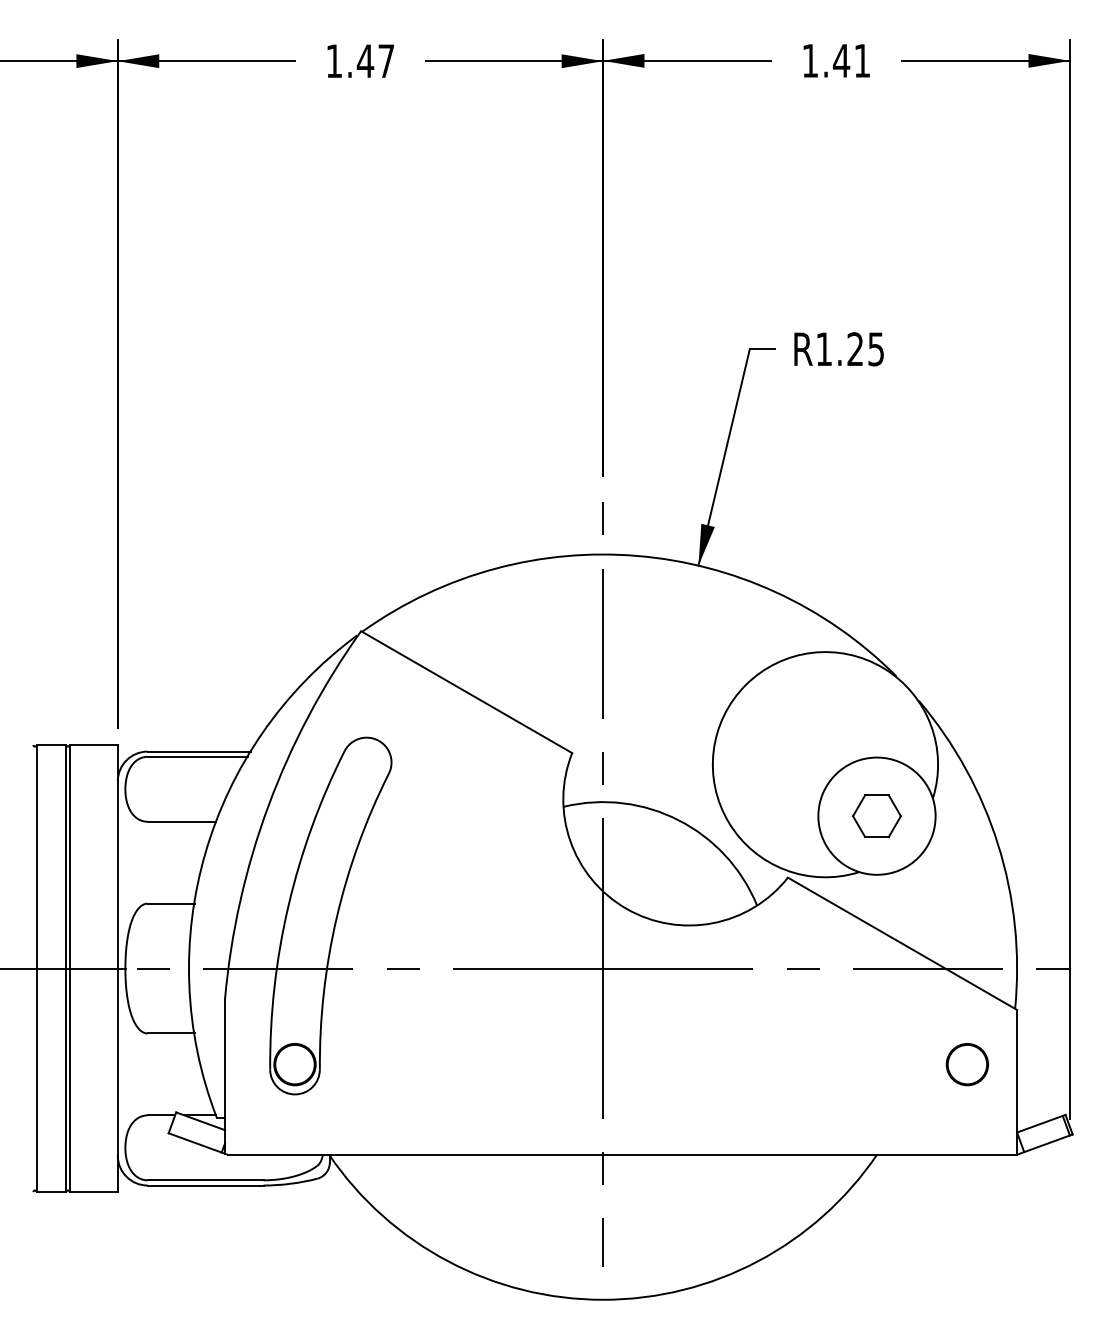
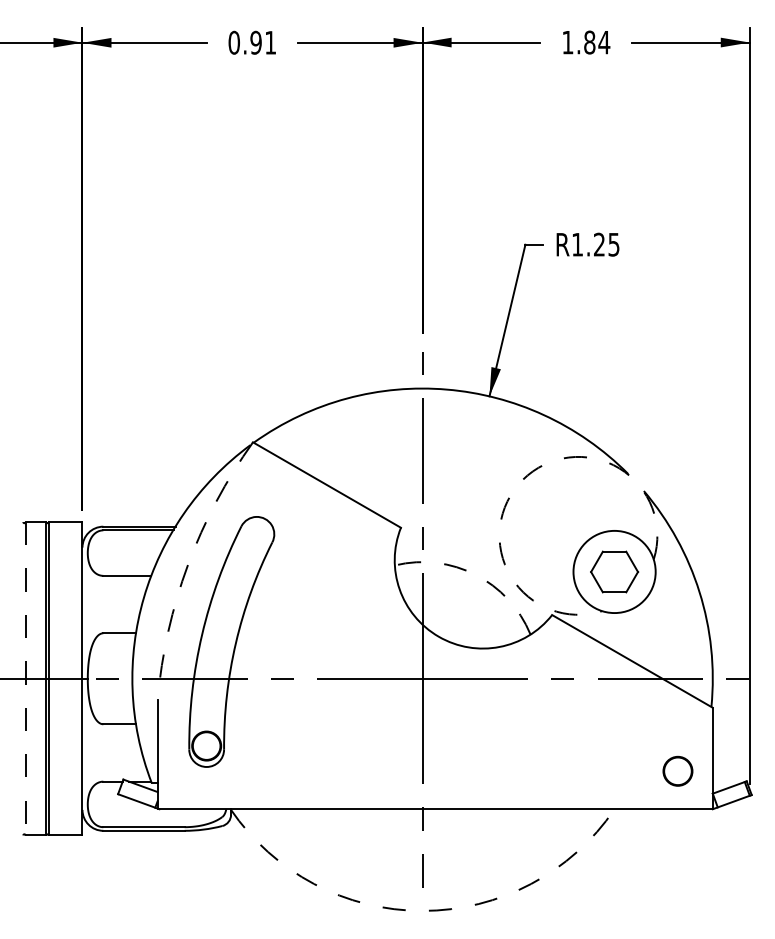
text: (851, 60) -> (596, 42), 1.41 -> 1.84
text: (359, 61) -> (251, 43), 1.47 -> 0.91
arc: (745, 685) -> (522, 480), solid -> dashed
arc: (268, 806) -> (188, 565), solid -> dashed
part: (876, 815) -> (614, 571), size x1.4
arc: (678, 820) -> (475, 574), solid -> dashed
line: (36, 968) -> (25, 678), solid -> dashed
part: (966, 1064) -> (677, 771), moved
arc: (603, 1299) -> (422, 910), solid -> dashed

